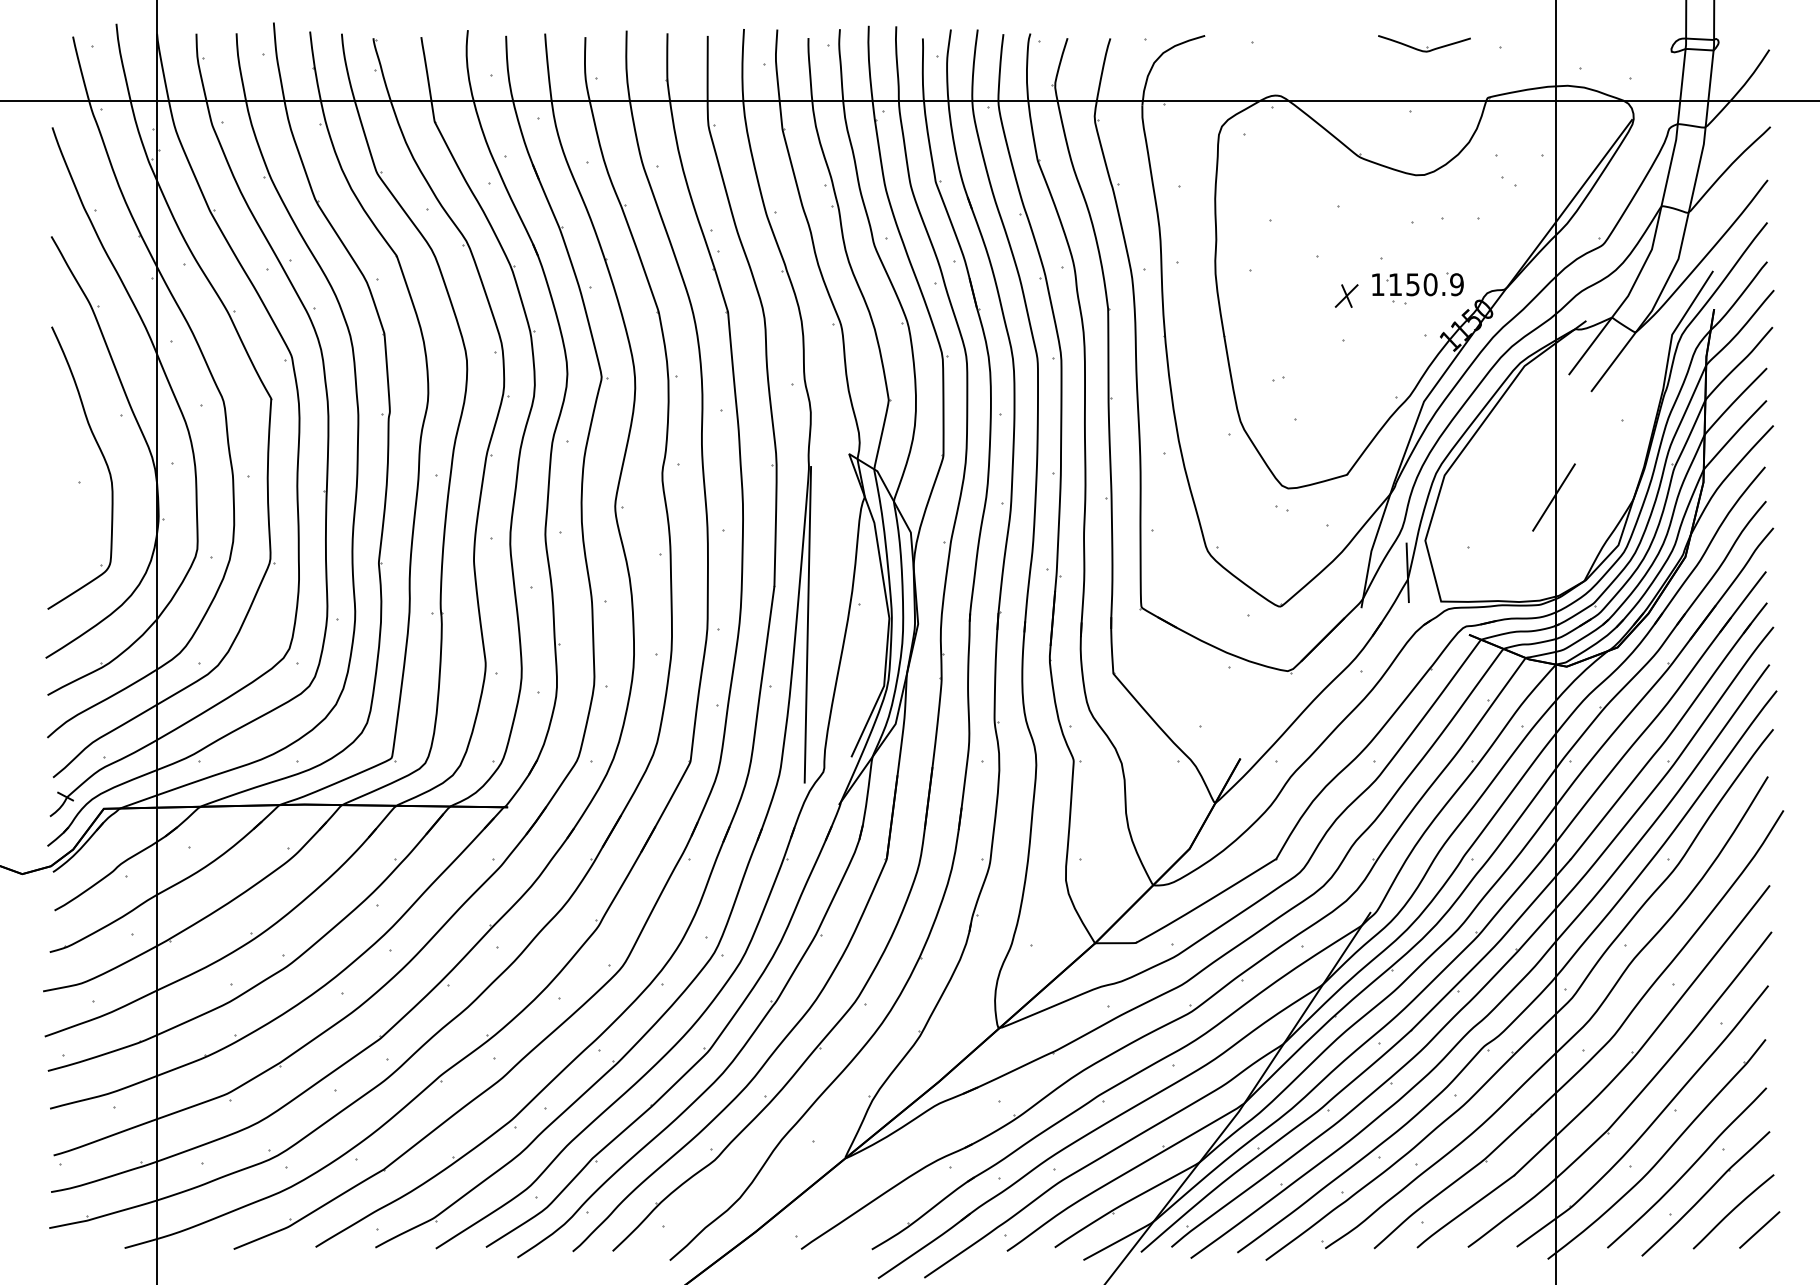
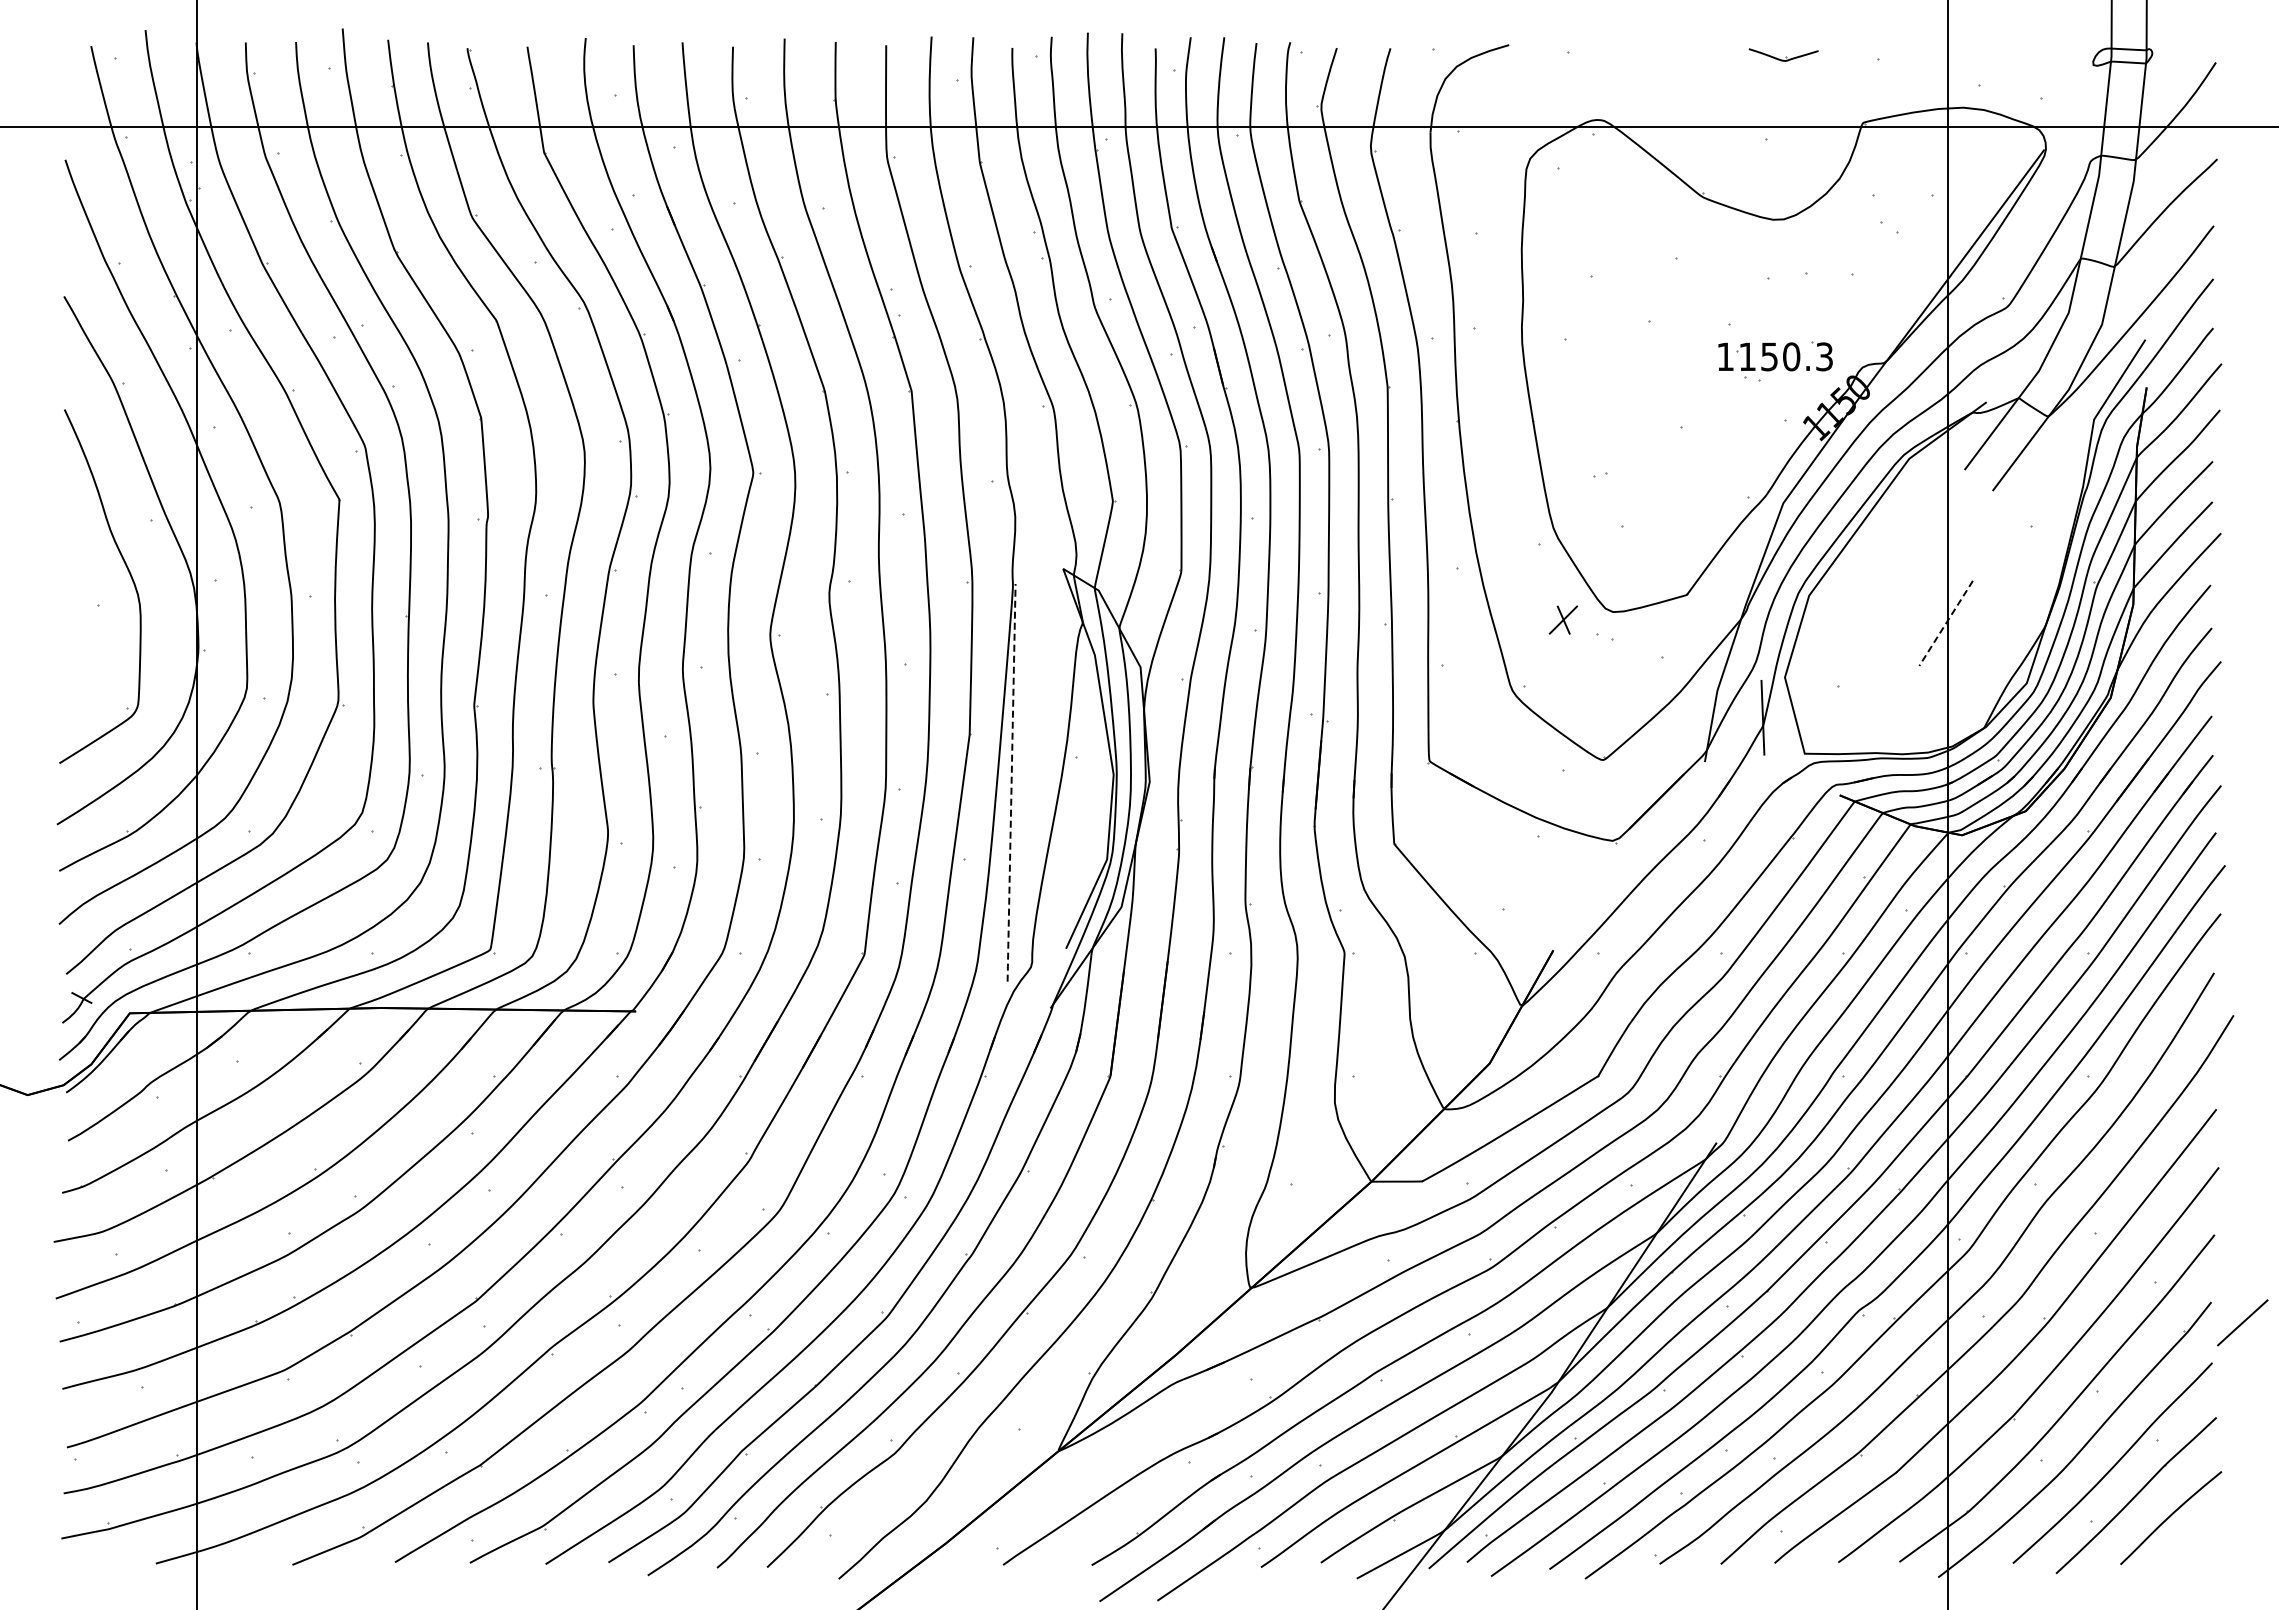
part: (1424, 43) -> (1783, 54), size x0.6
text: (1456, 284) -> (1824, 356), 1150.9 -> 1150.3
part: (1346, 295) -> (1563, 619), moved
line: (1553, 497) -> (1945, 623), solid -> dashed
line: (807, 624) -> (1011, 782), solid -> dashed
line: (1759, 1229) -> (2242, 1322), moved

